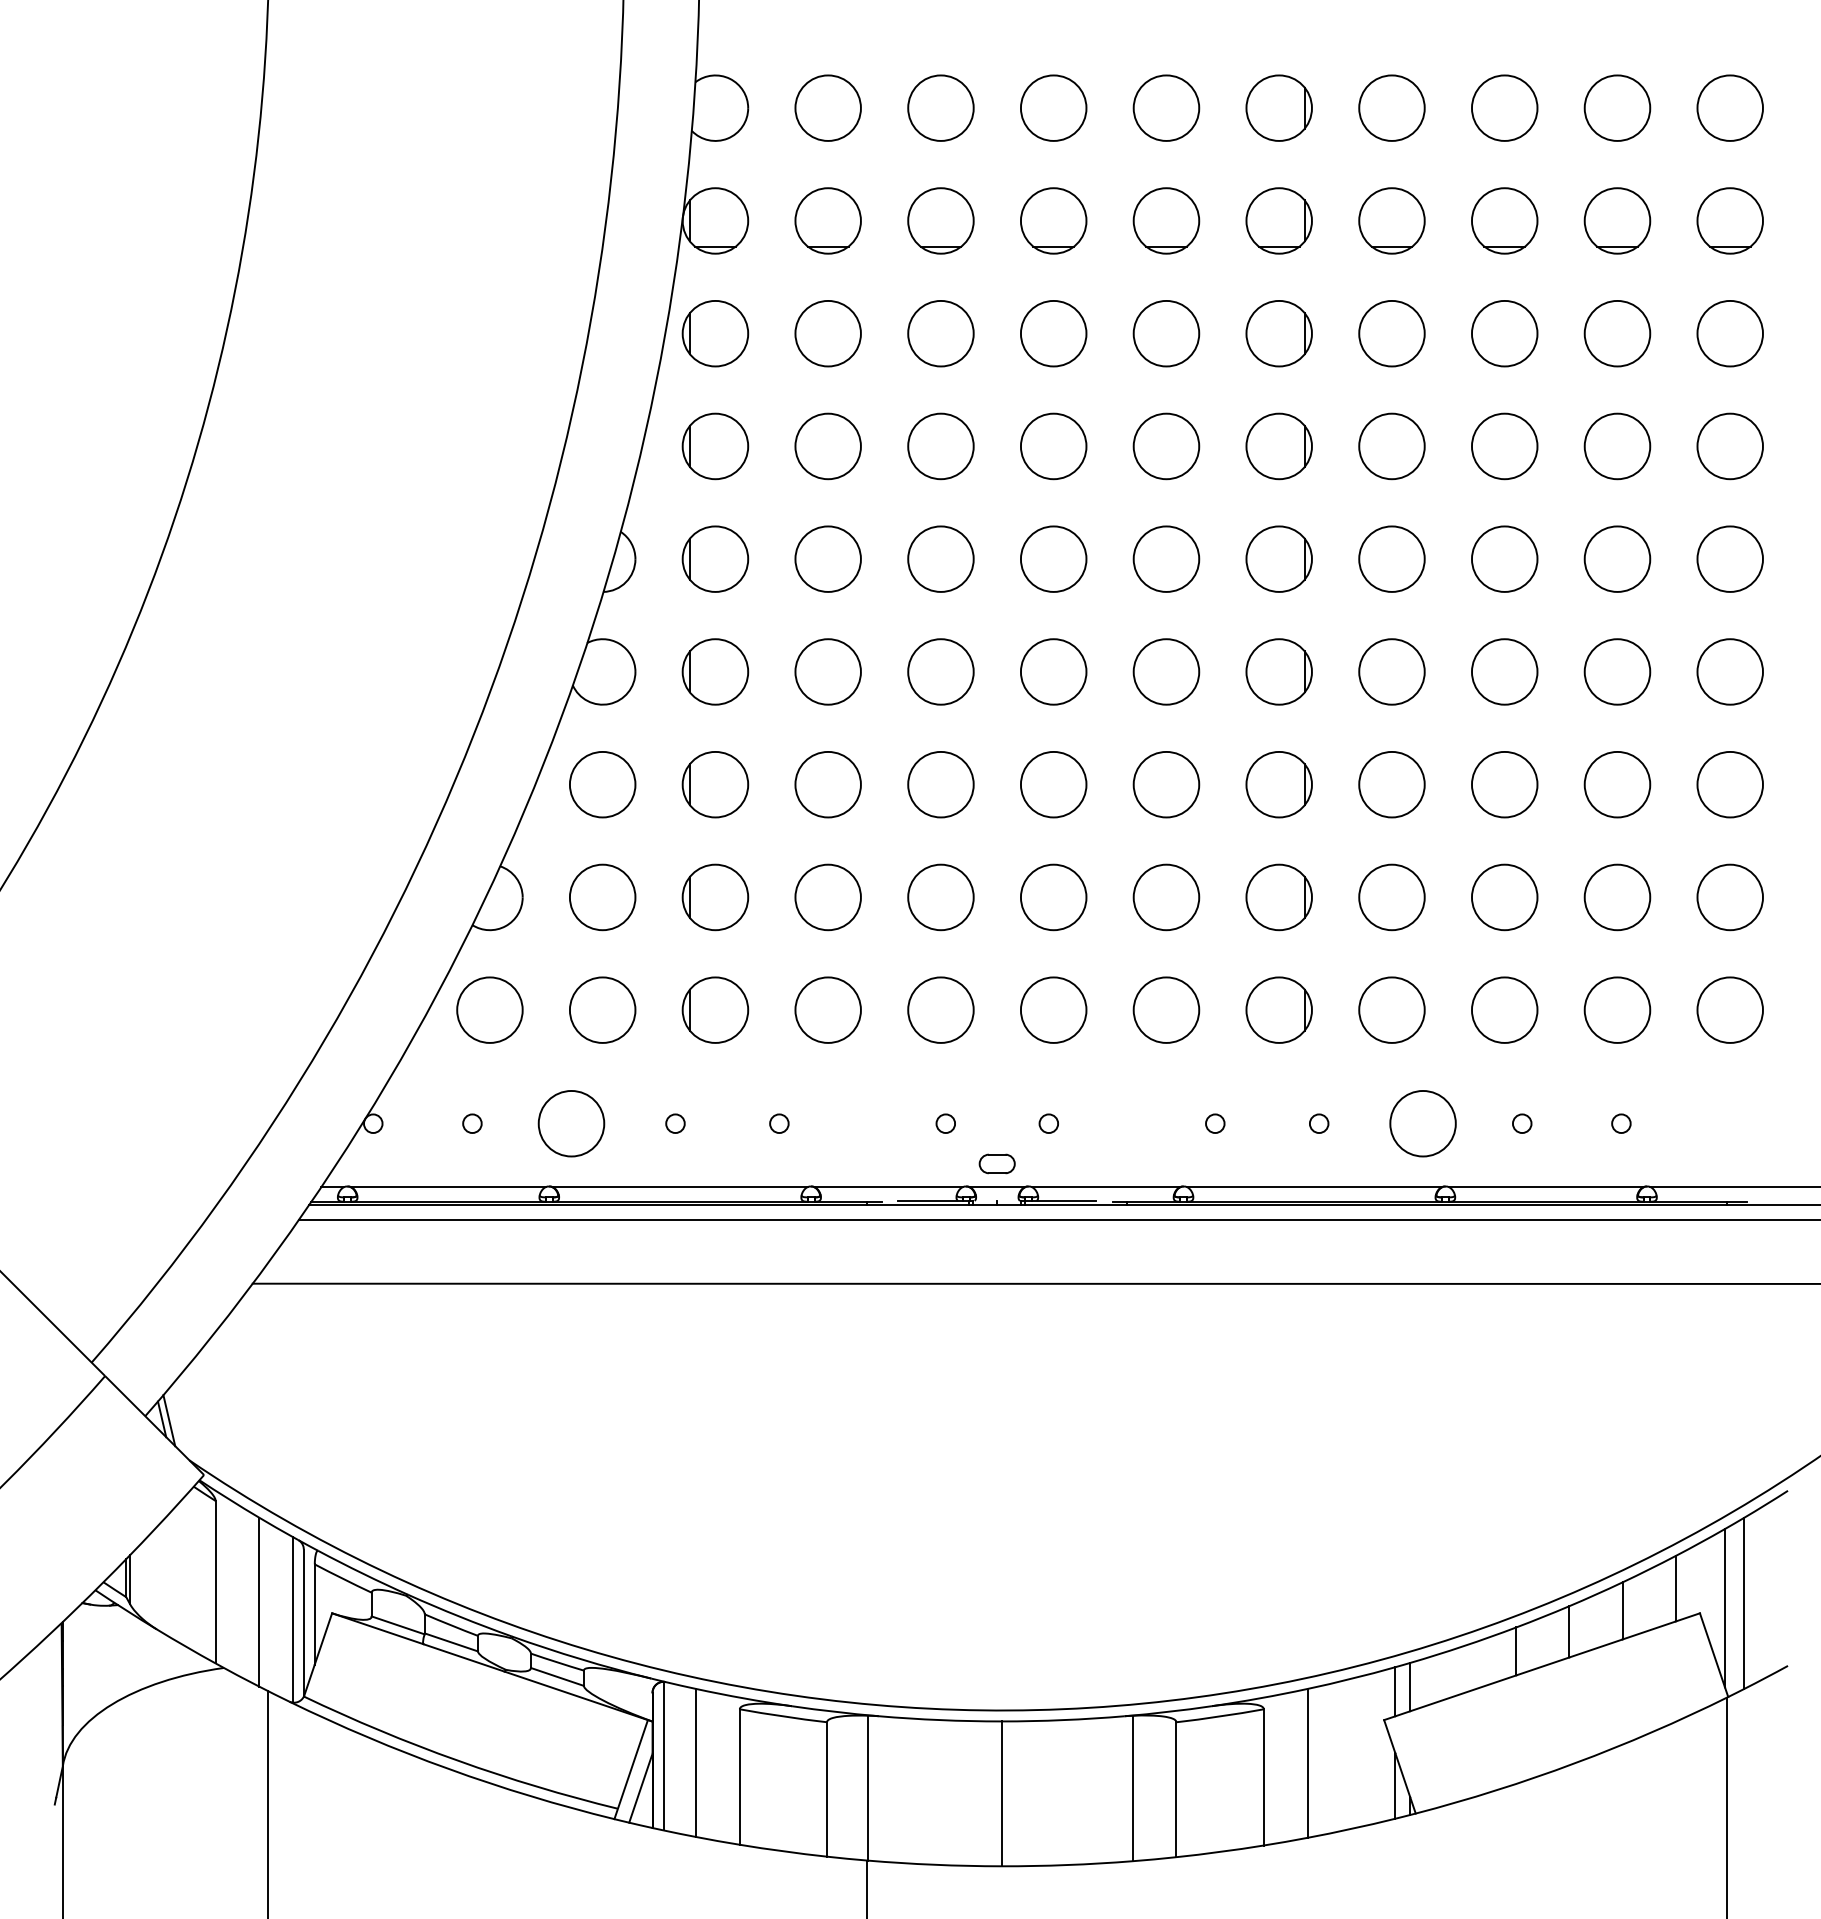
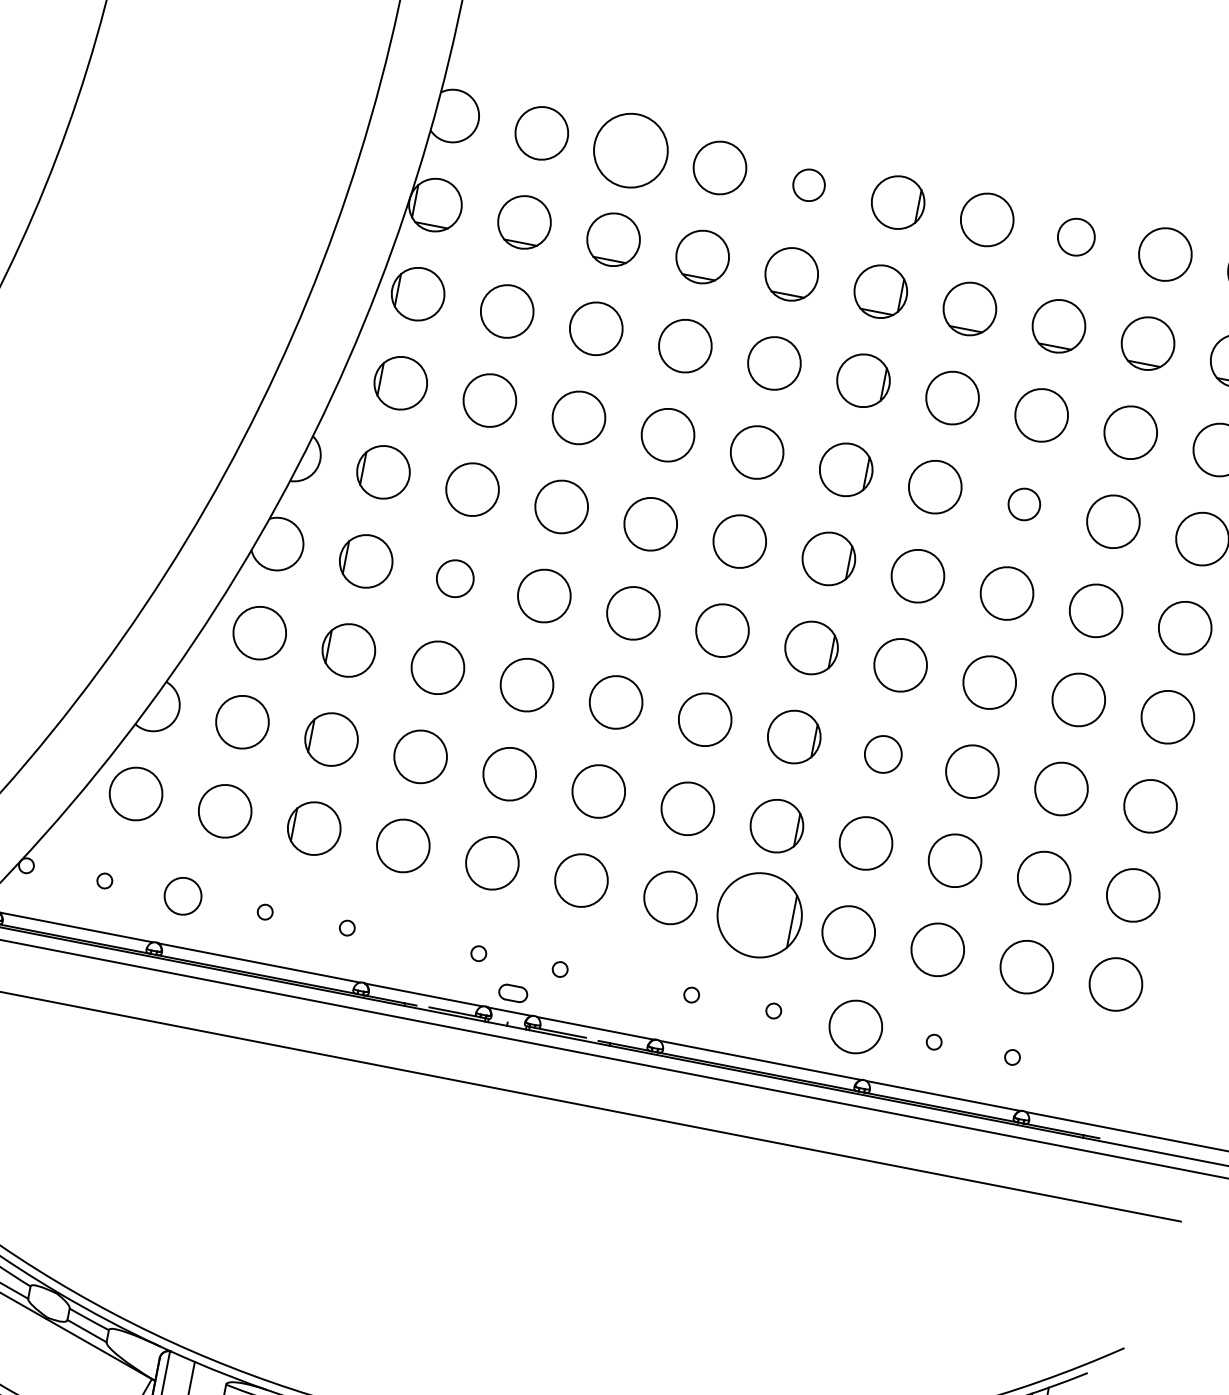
circle: (940, 107) -> (630, 150), size x1.4
circle: (1166, 107) -> (809, 184), size x0.6
circle: (1504, 107) -> (1076, 236), size x0.7
circle: (1504, 446) -> (1024, 504), size x0.6
circle: (827, 671) -> (454, 578), size x0.7
circle: (1391, 784) -> (883, 754), size x0.7
part: (1278, 1009) -> (759, 914), size x1.6
circle: (571, 1123) -> (183, 896), size x0.7

